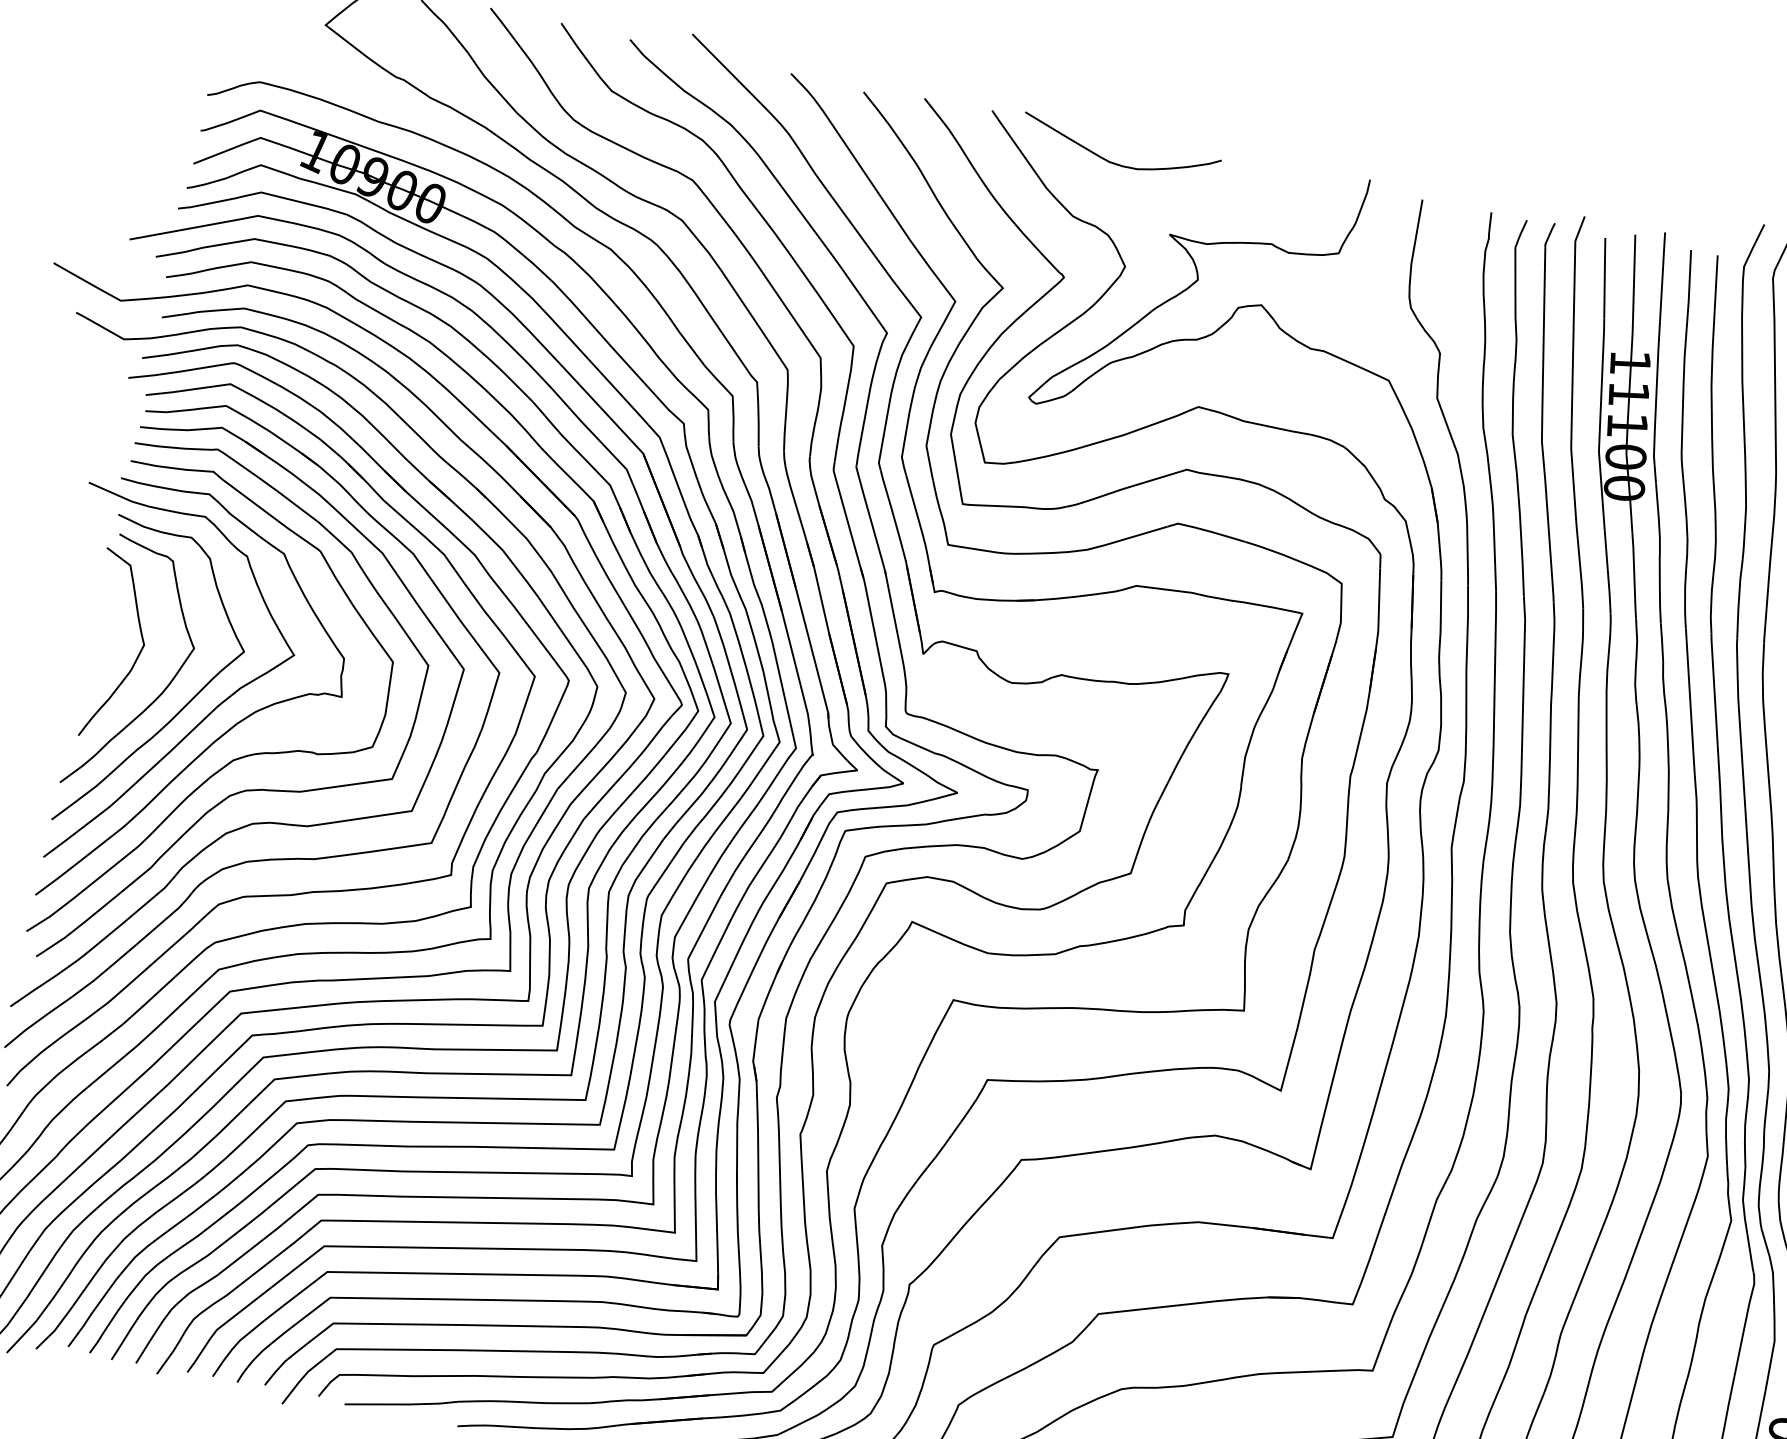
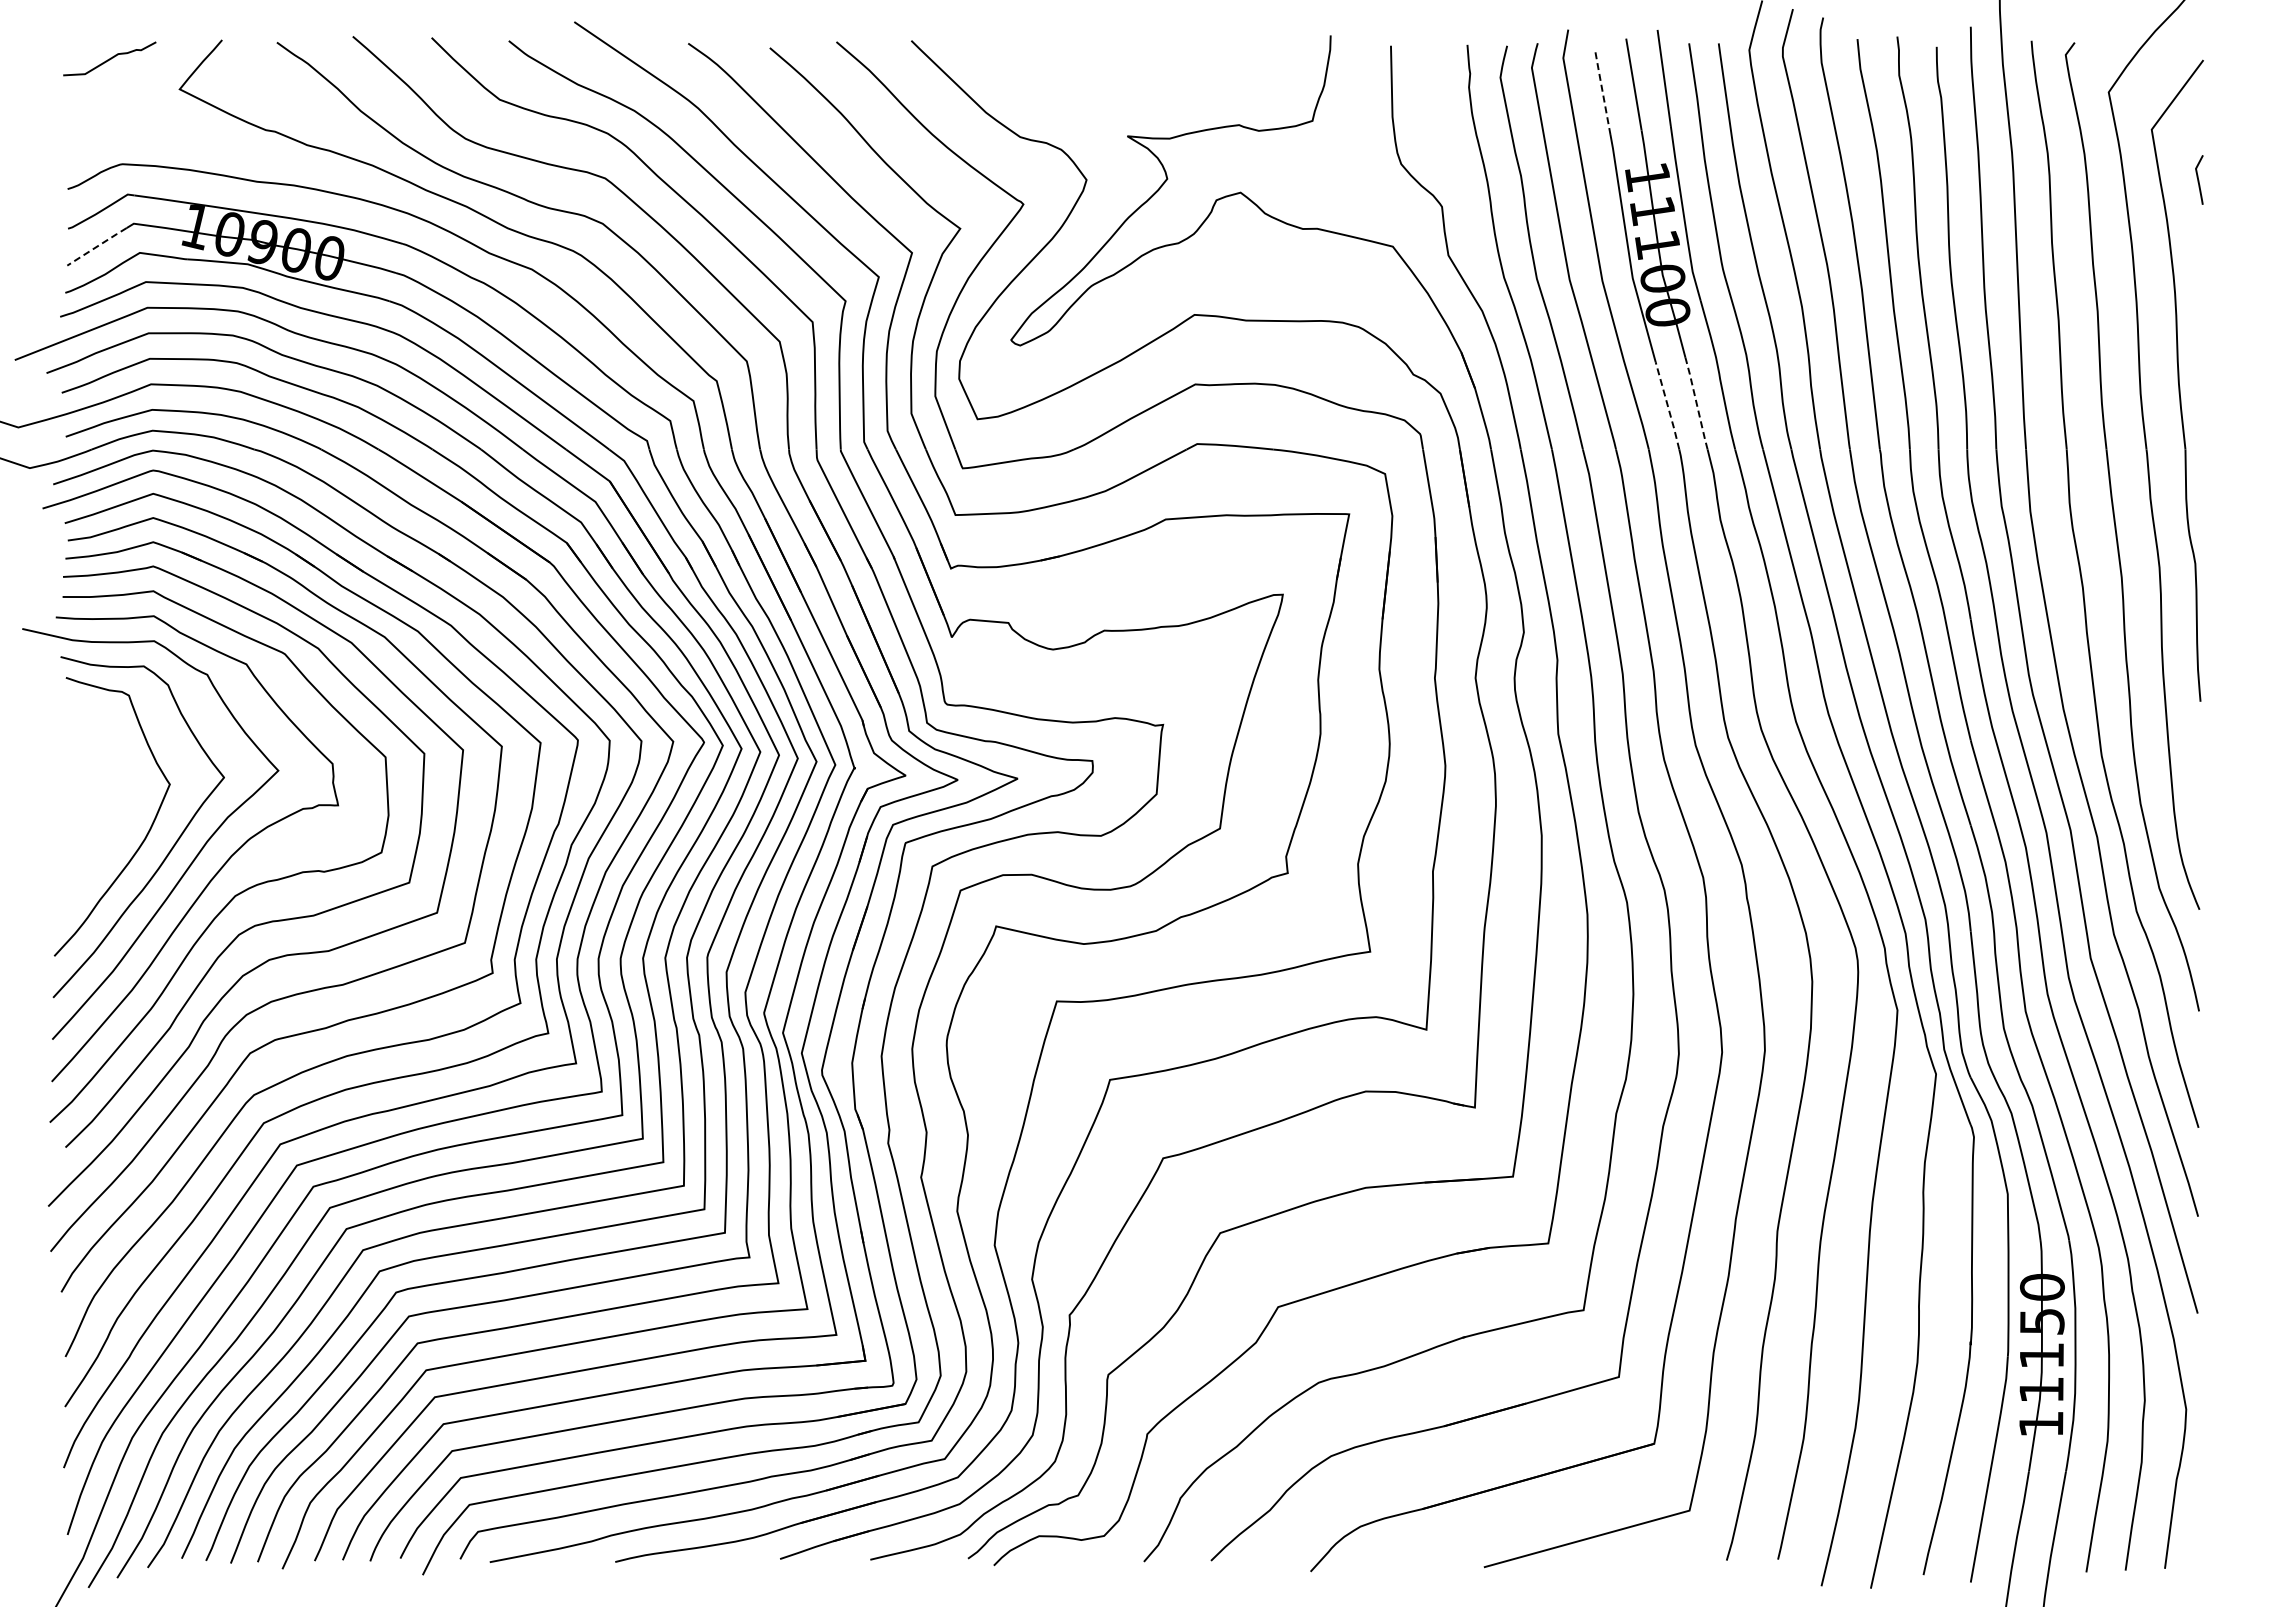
line: (223, 151) -> (97, 246), solid -> dashed
curve: (1113, 162) -> (1052, 70), removed
line: (1604, 277) -> (1602, 90), solid -> dashed
line: (1607, 572) -> (1667, 406), solid -> dashed
line: (1634, 575) -> (1696, 403), solid -> dashed
curve: (137, 656) -> (110, 804), removed

